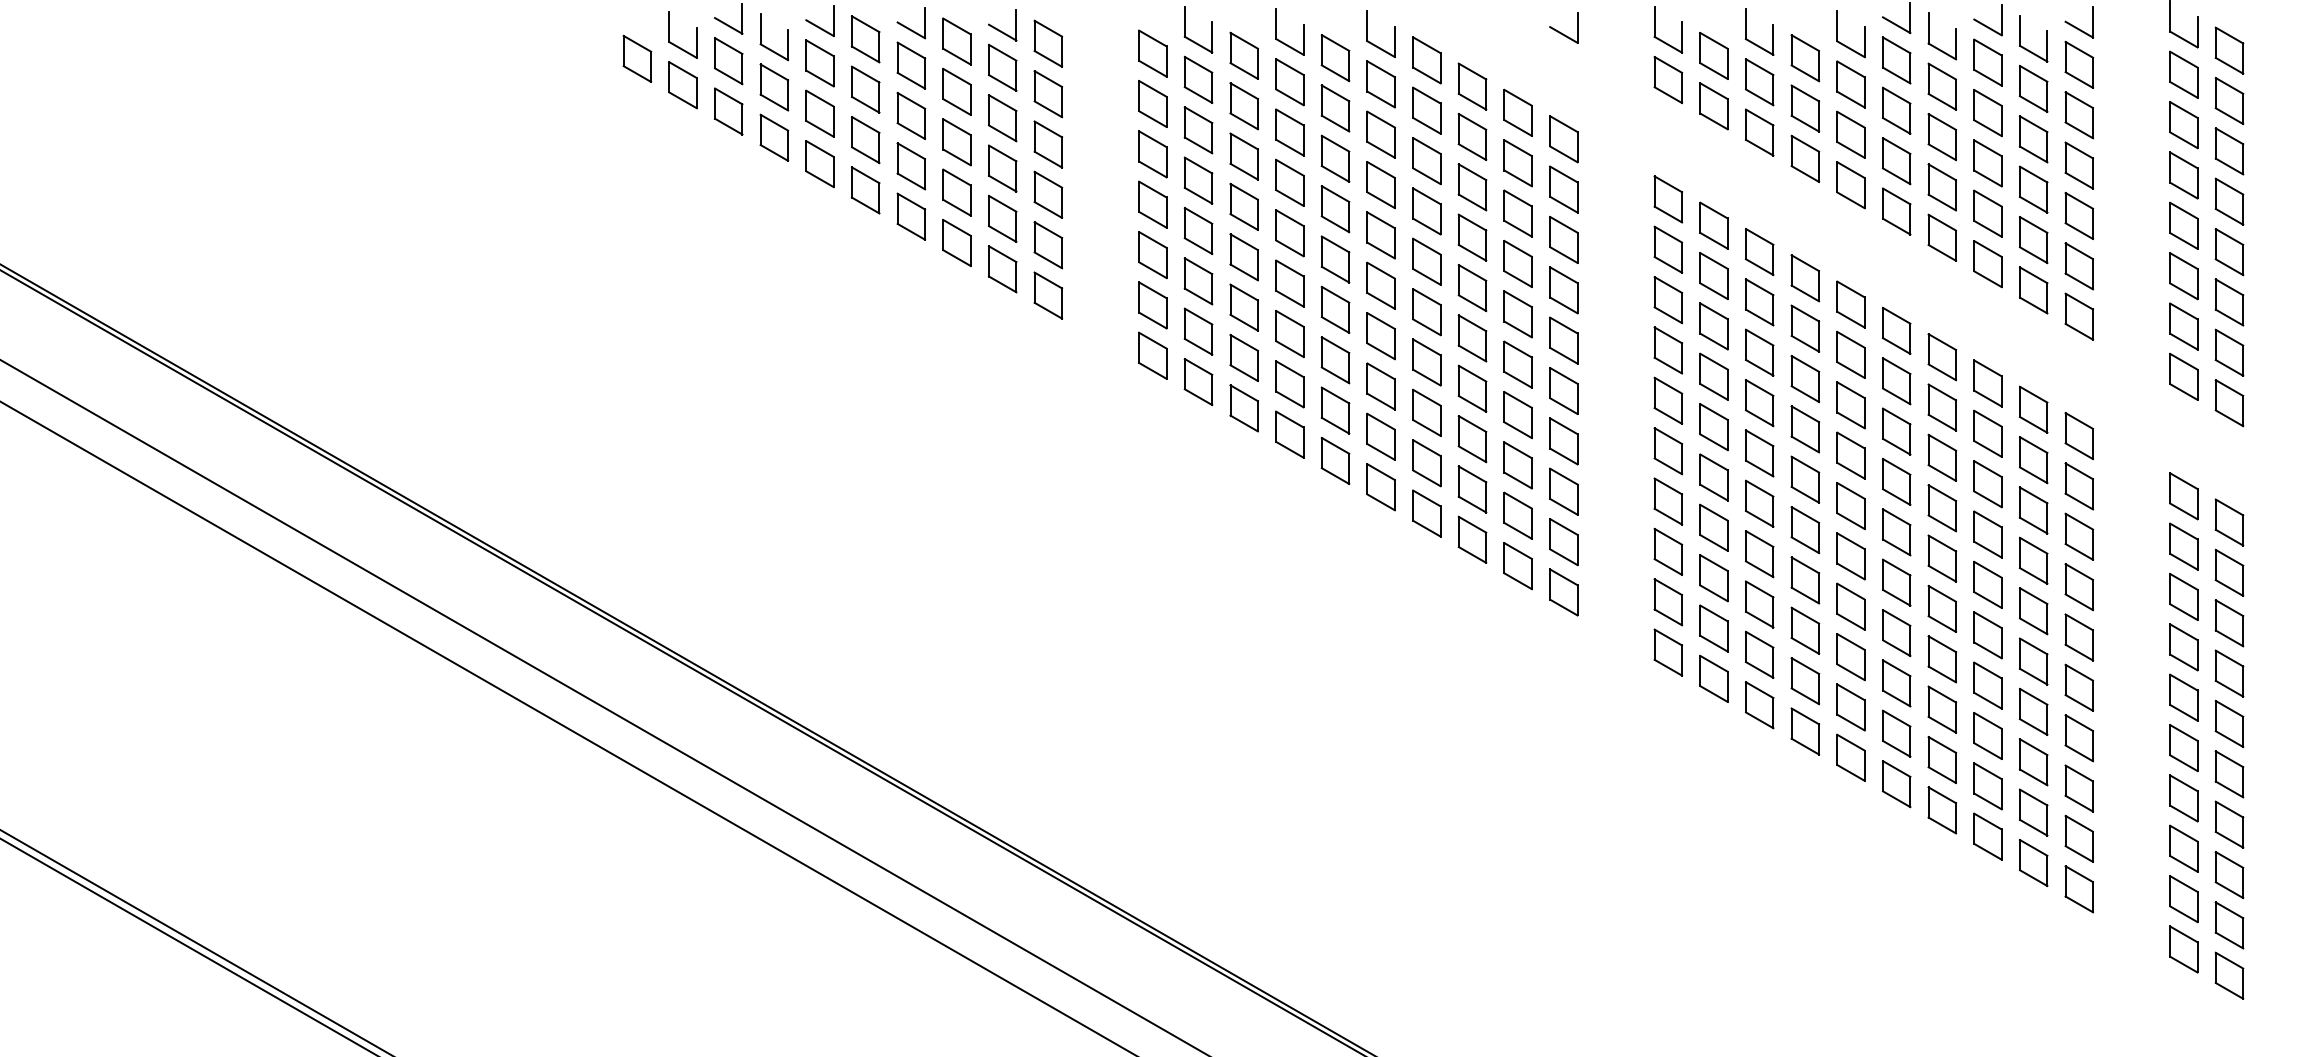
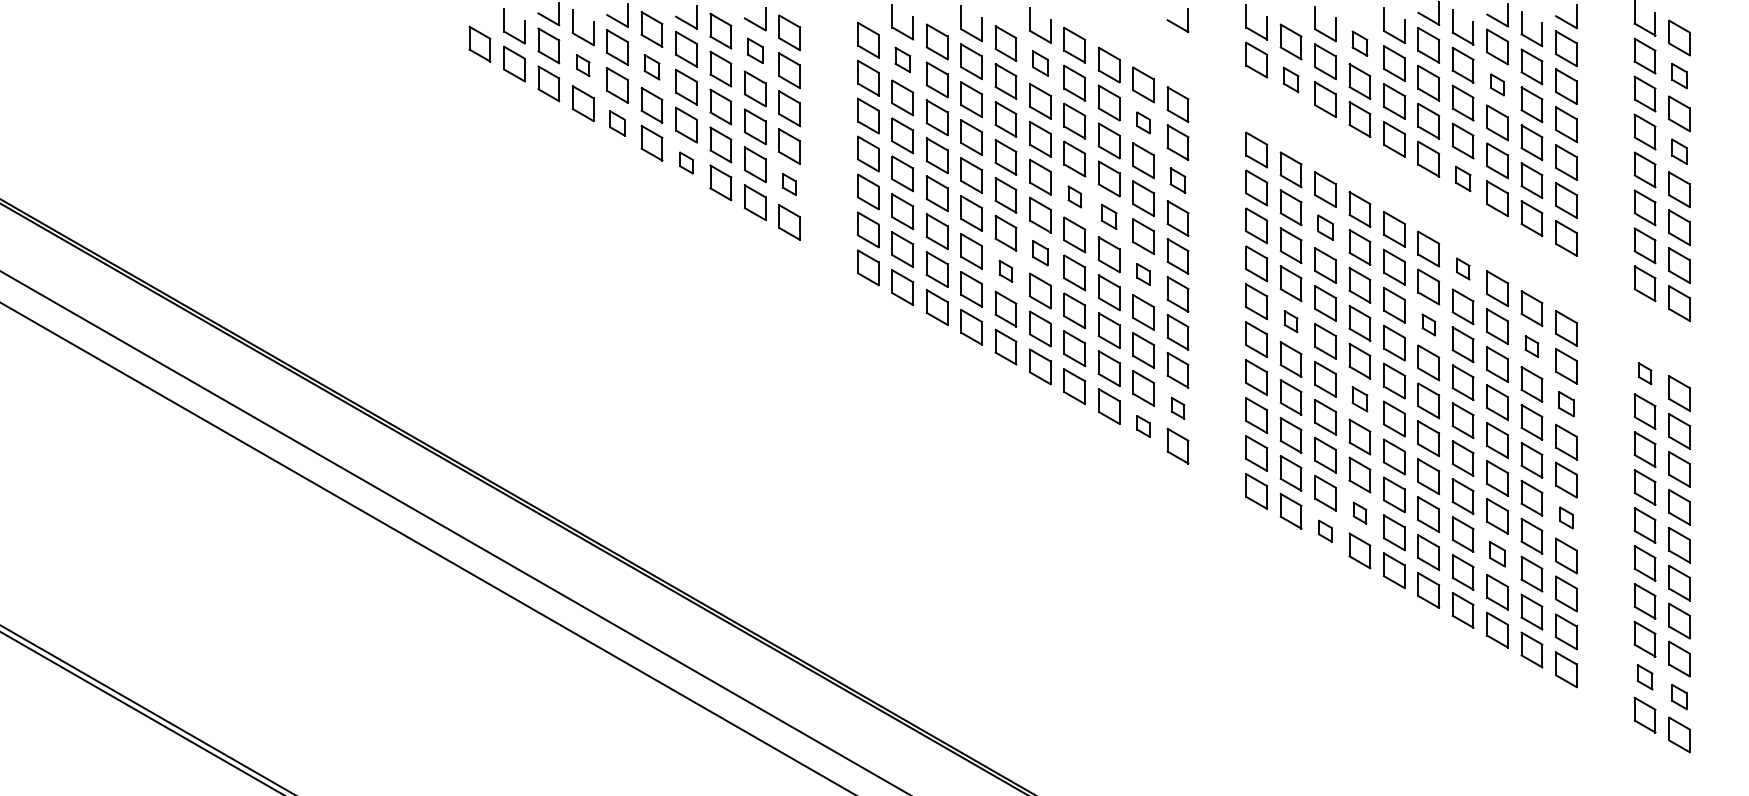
part: (1805, 58) -> (1360, 43), size x0.7
part: (1002, 67) -> (755, 50), size x0.7
part: (1198, 79) -> (902, 59), size x0.7
part: (1380, 84) -> (1039, 63), size x0.7
part: (774, 87) -> (583, 65), size x0.6
part: (865, 89) -> (651, 67), size x0.7
part: (2229, 101) -> (1679, 76), size x0.7
part: (1713, 106) -> (1290, 80), size x0.7
part: (1987, 112) -> (1497, 84), size x0.6
part: (1517, 163) -> (1143, 123), size x0.6
part: (819, 164) -> (617, 123), size x0.7
part: (2229, 201) -> (1679, 151), size x0.7
part: (911, 216) -> (686, 162), size x0.6
part: (1942, 237) -> (1463, 178), size x0.7
part: (1563, 239) -> (1177, 180), size x0.7
part: (1048, 245) -> (789, 184), size x0.6
part: (1426, 261) -> (1074, 196), size x0.6
part: (1472, 288) -> (1109, 217), size x0.7
part: (1759, 302) -> (1325, 227), size x0.7
part: (1380, 336) -> (1039, 253), size x0.7
part: (1942, 357) -> (1463, 269), size x0.6
part: (1335, 360) -> (1005, 271), size x0.6
part: (1517, 364) -> (1143, 274), size x0.6
part: (1713, 427) -> (1290, 321), size x0.6
part: (1896, 431) -> (1428, 324), size x0.6
part: (2033, 460) -> (1531, 346), size x0.6
part: (2183, 496) -> (1644, 373), size x0.6
part: (1805, 530) -> (1360, 399), size x0.7
part: (2079, 536) -> (1566, 404), size x0.7
part: (1563, 542) -> (1177, 408), size x0.6
part: (1517, 566) -> (1143, 426), size x0.6
part: (1805, 681) -> (1360, 513), size x0.6
part: (2079, 687) -> (1566, 517), size x0.6
part: (1759, 705) -> (1325, 531), size x0.6
part: (1987, 735) -> (1497, 553), size x0.7
part: (2183, 899) -> (1644, 677), size x0.7
part: (2229, 925) -> (1679, 697), size x0.7

